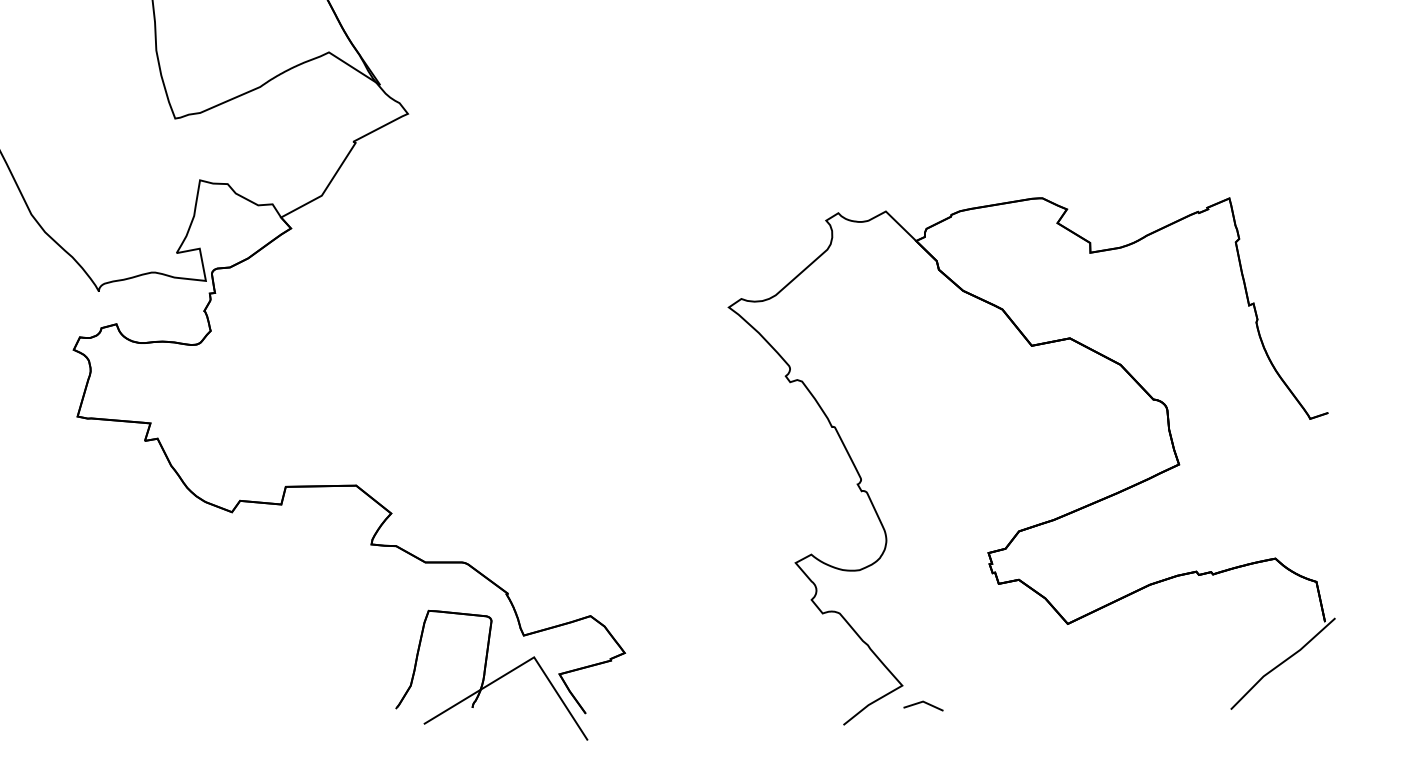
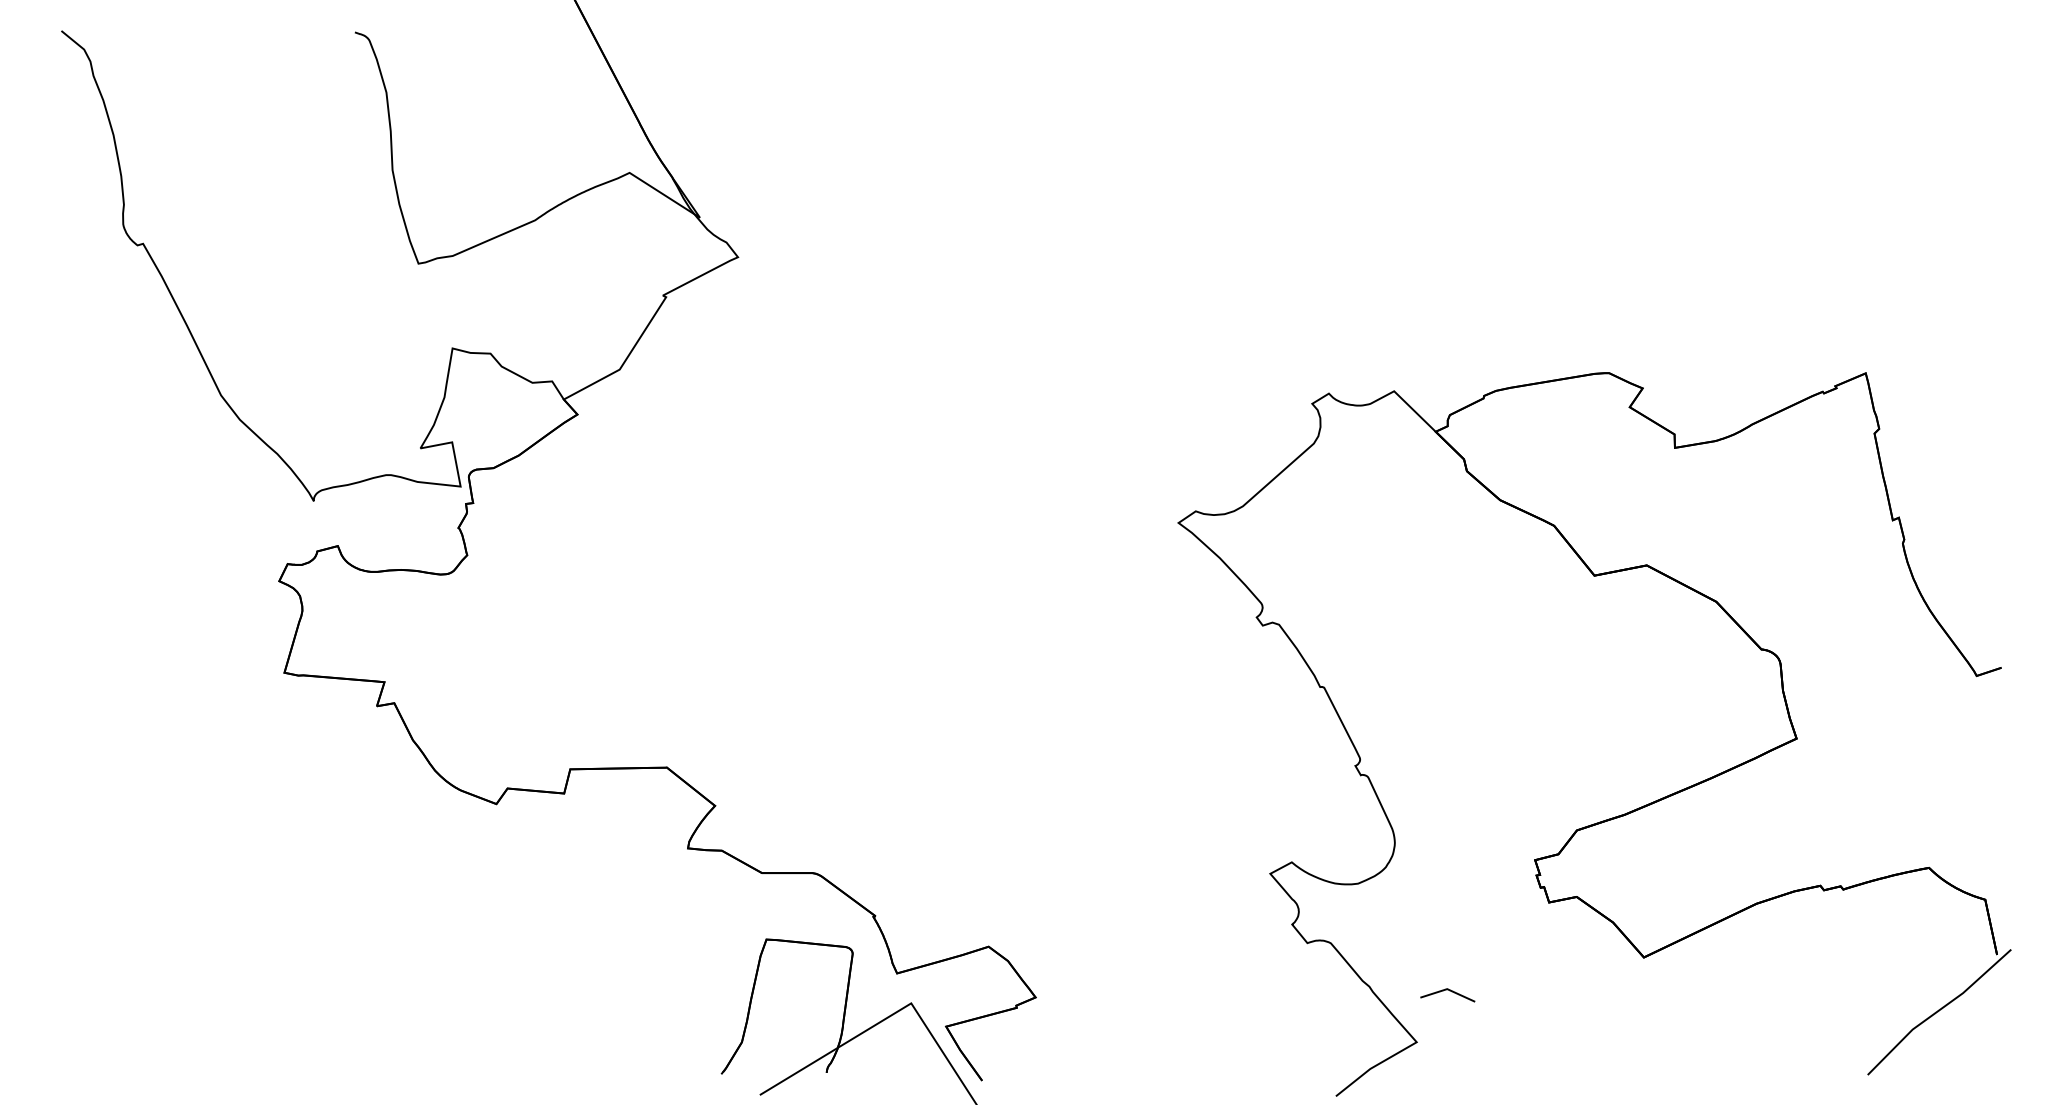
line: (924, 703) -> (1449, 991), moved

